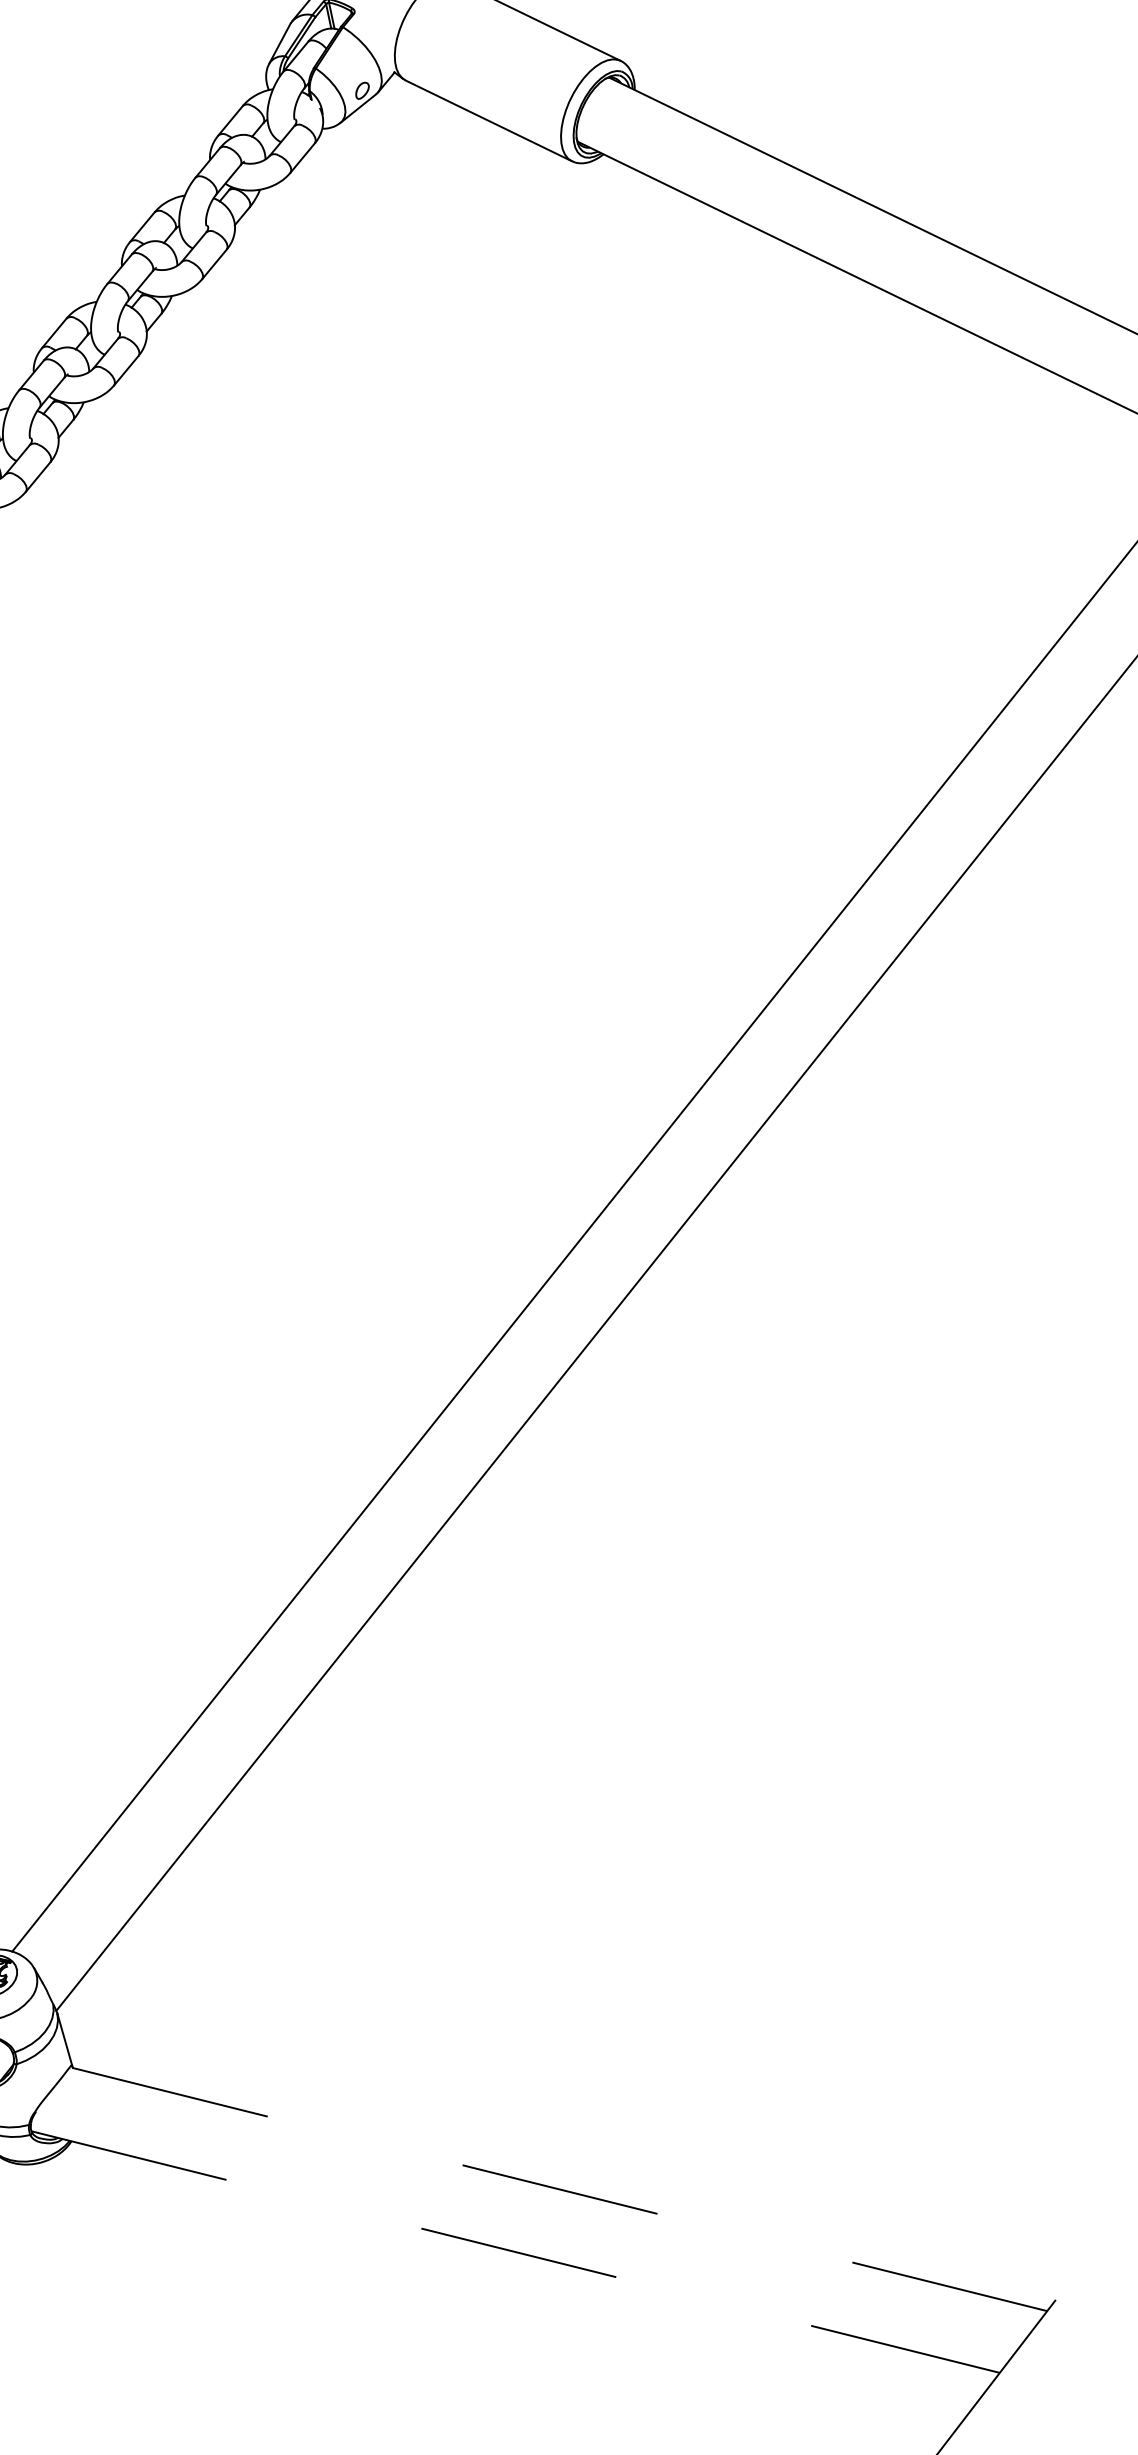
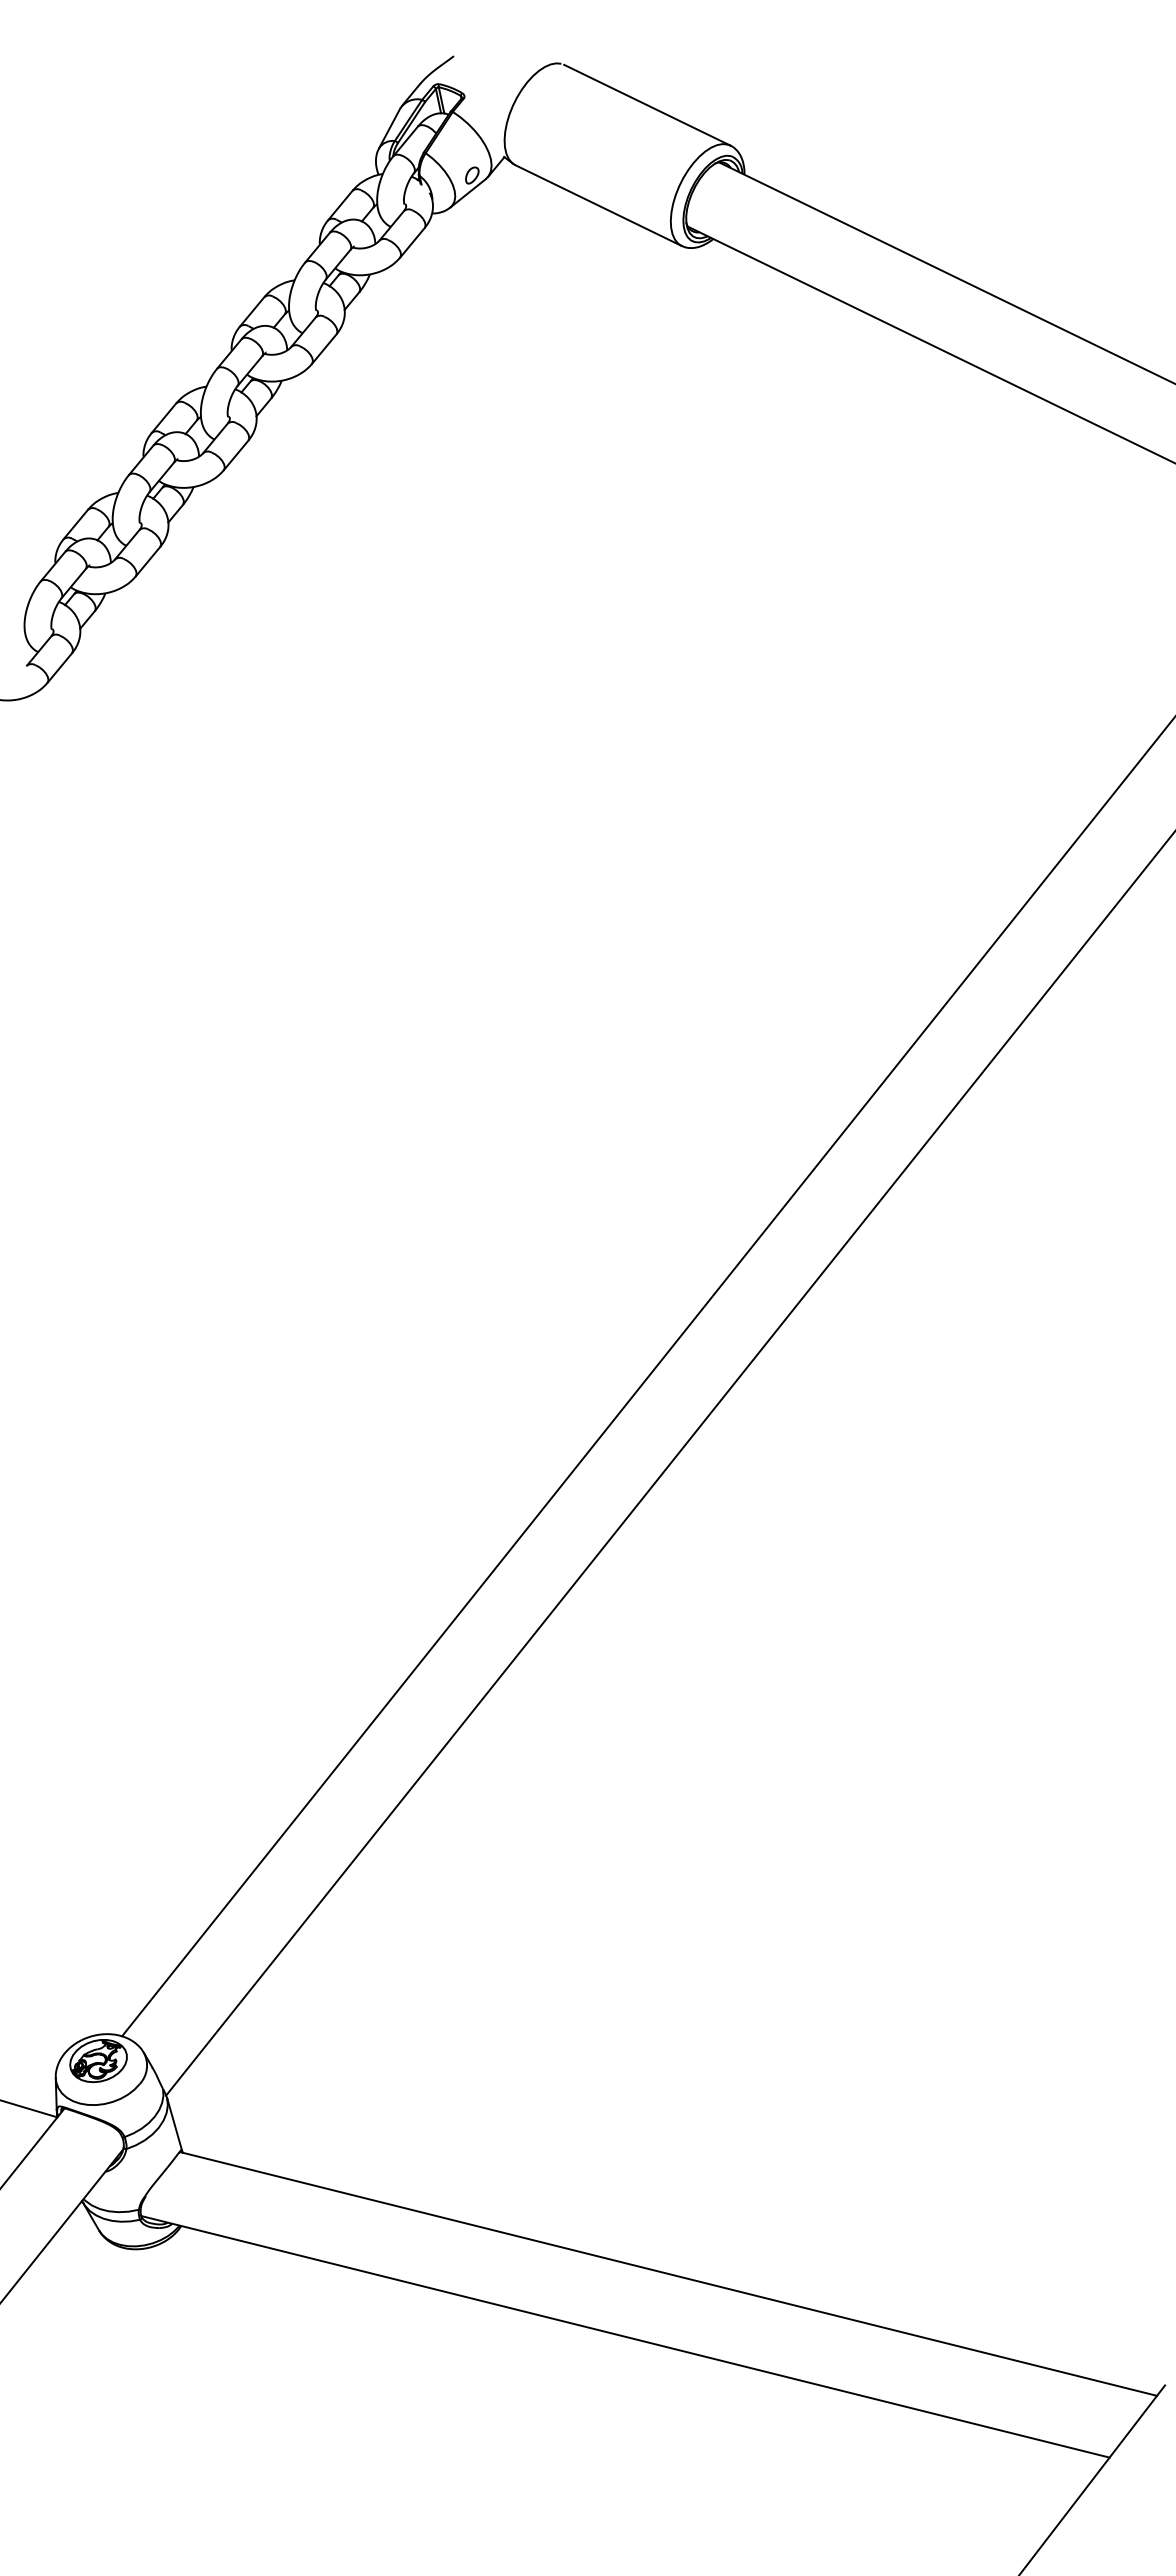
line: (558, 2188) -> (668, 2273), dashed -> solid
line: (515, 2251) -> (625, 2336), dashed -> solid

